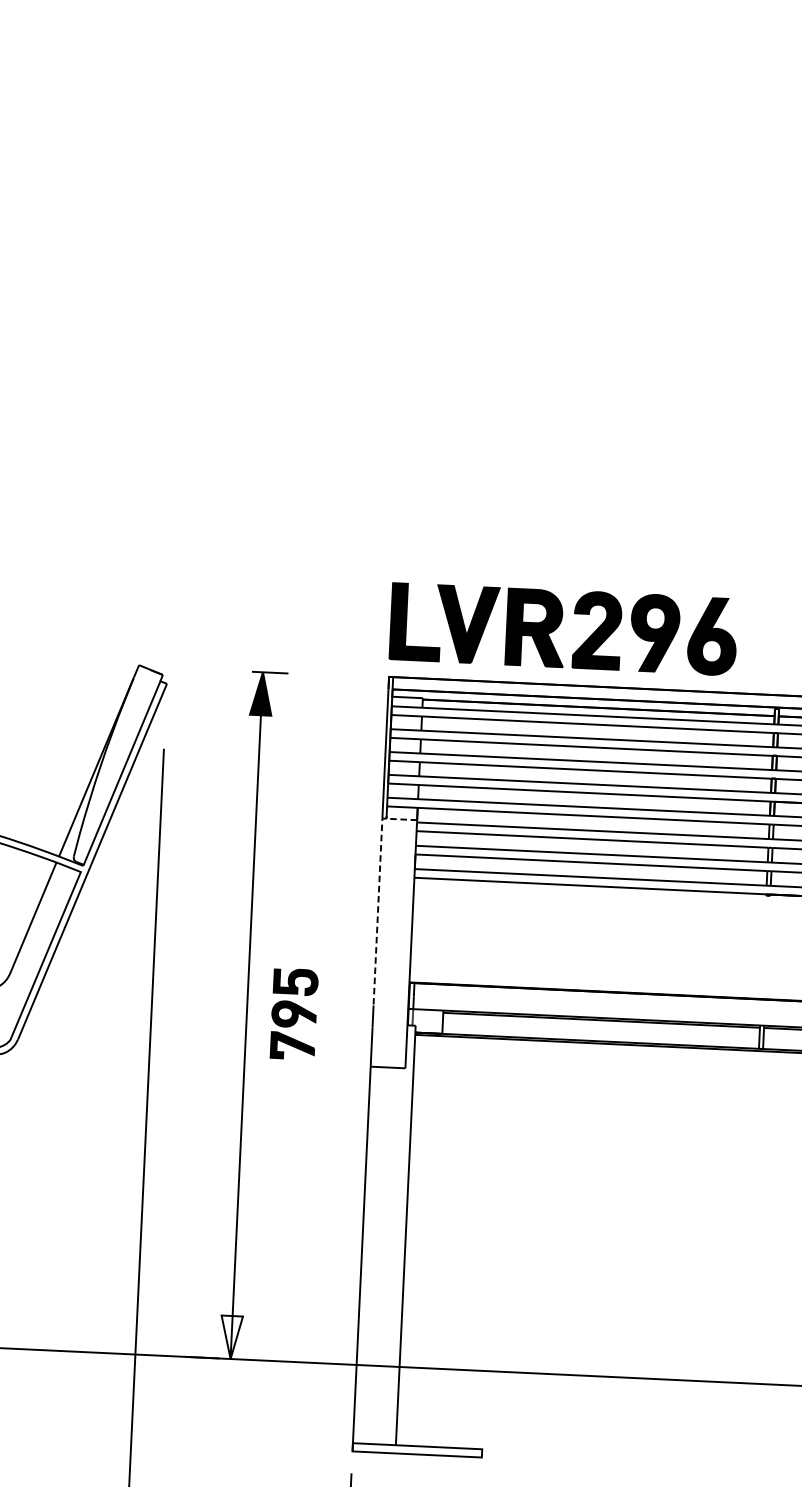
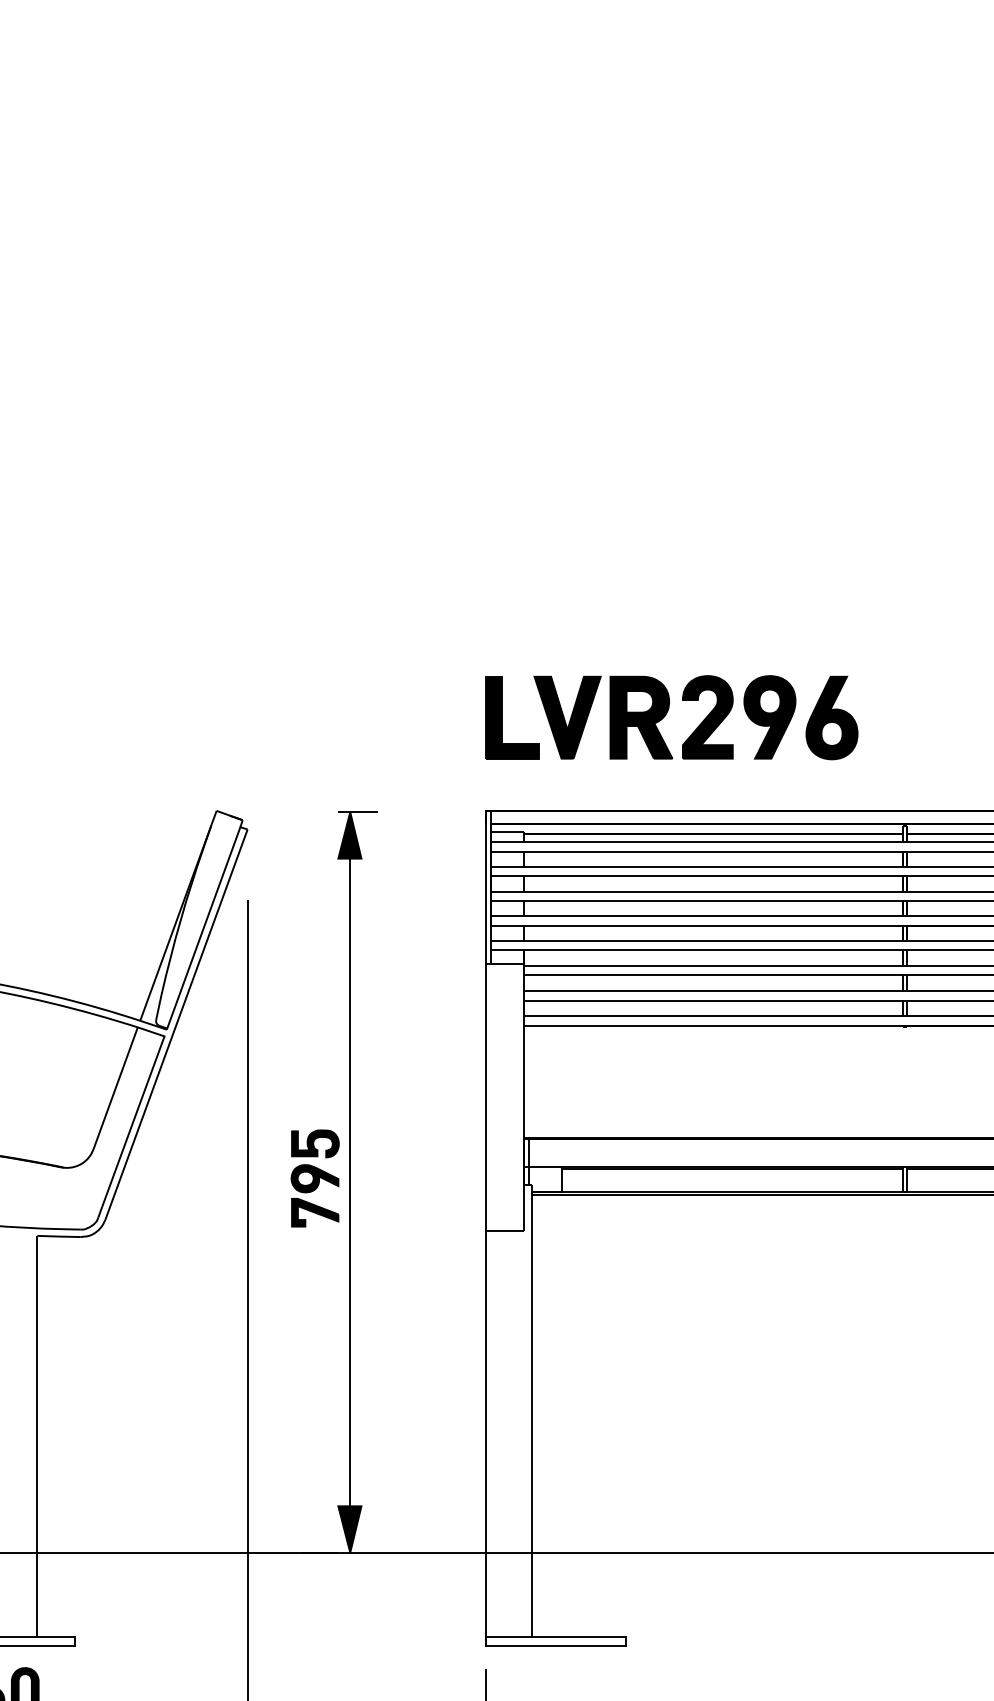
part: (563, 629) -> (671, 717), moved
line: (379, 894) -> (486, 1045), dashed -> solid
part: (293, 1014) -> (314, 1178), moved
fill: (230, 1337) -> (349, 1529), added

